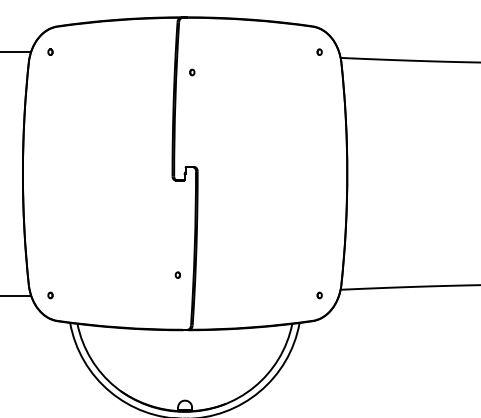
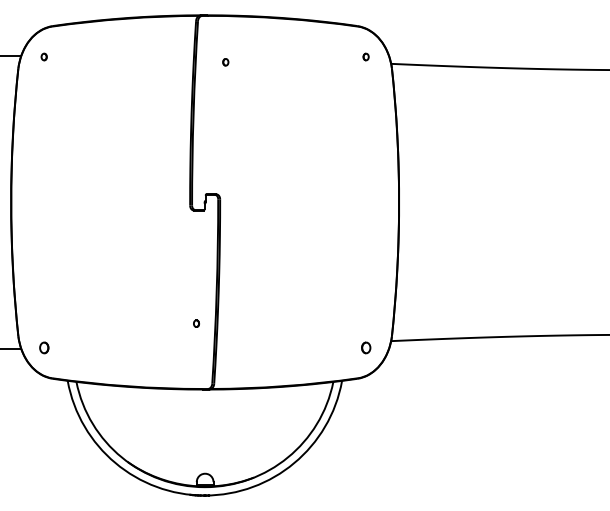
part: (192, 72) -> (225, 62), moved
part: (49, 295) -> (43, 347), size x1.6
part: (319, 295) -> (365, 347), size x1.6

